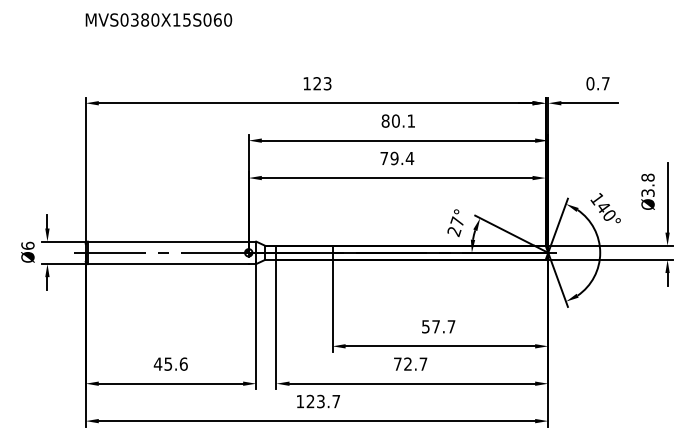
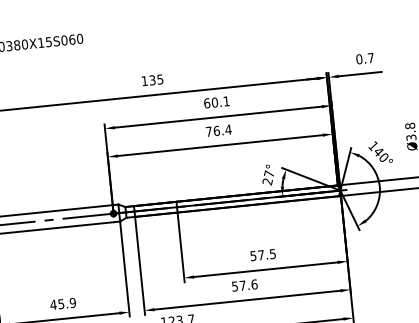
text: (322, 83) -> (156, 79), 123 -> 135
text: (385, 120) -> (206, 102), 80.1 -> 60.1
text: (394, 158) -> (216, 131), 79.4 -> 76.4
text: (451, 326) -> (272, 253), 57.7 -> 57.5
text: (183, 363) -> (72, 302), 45.6 -> 45.9
text: (410, 363) -> (244, 285), 72.7 -> 57.6

